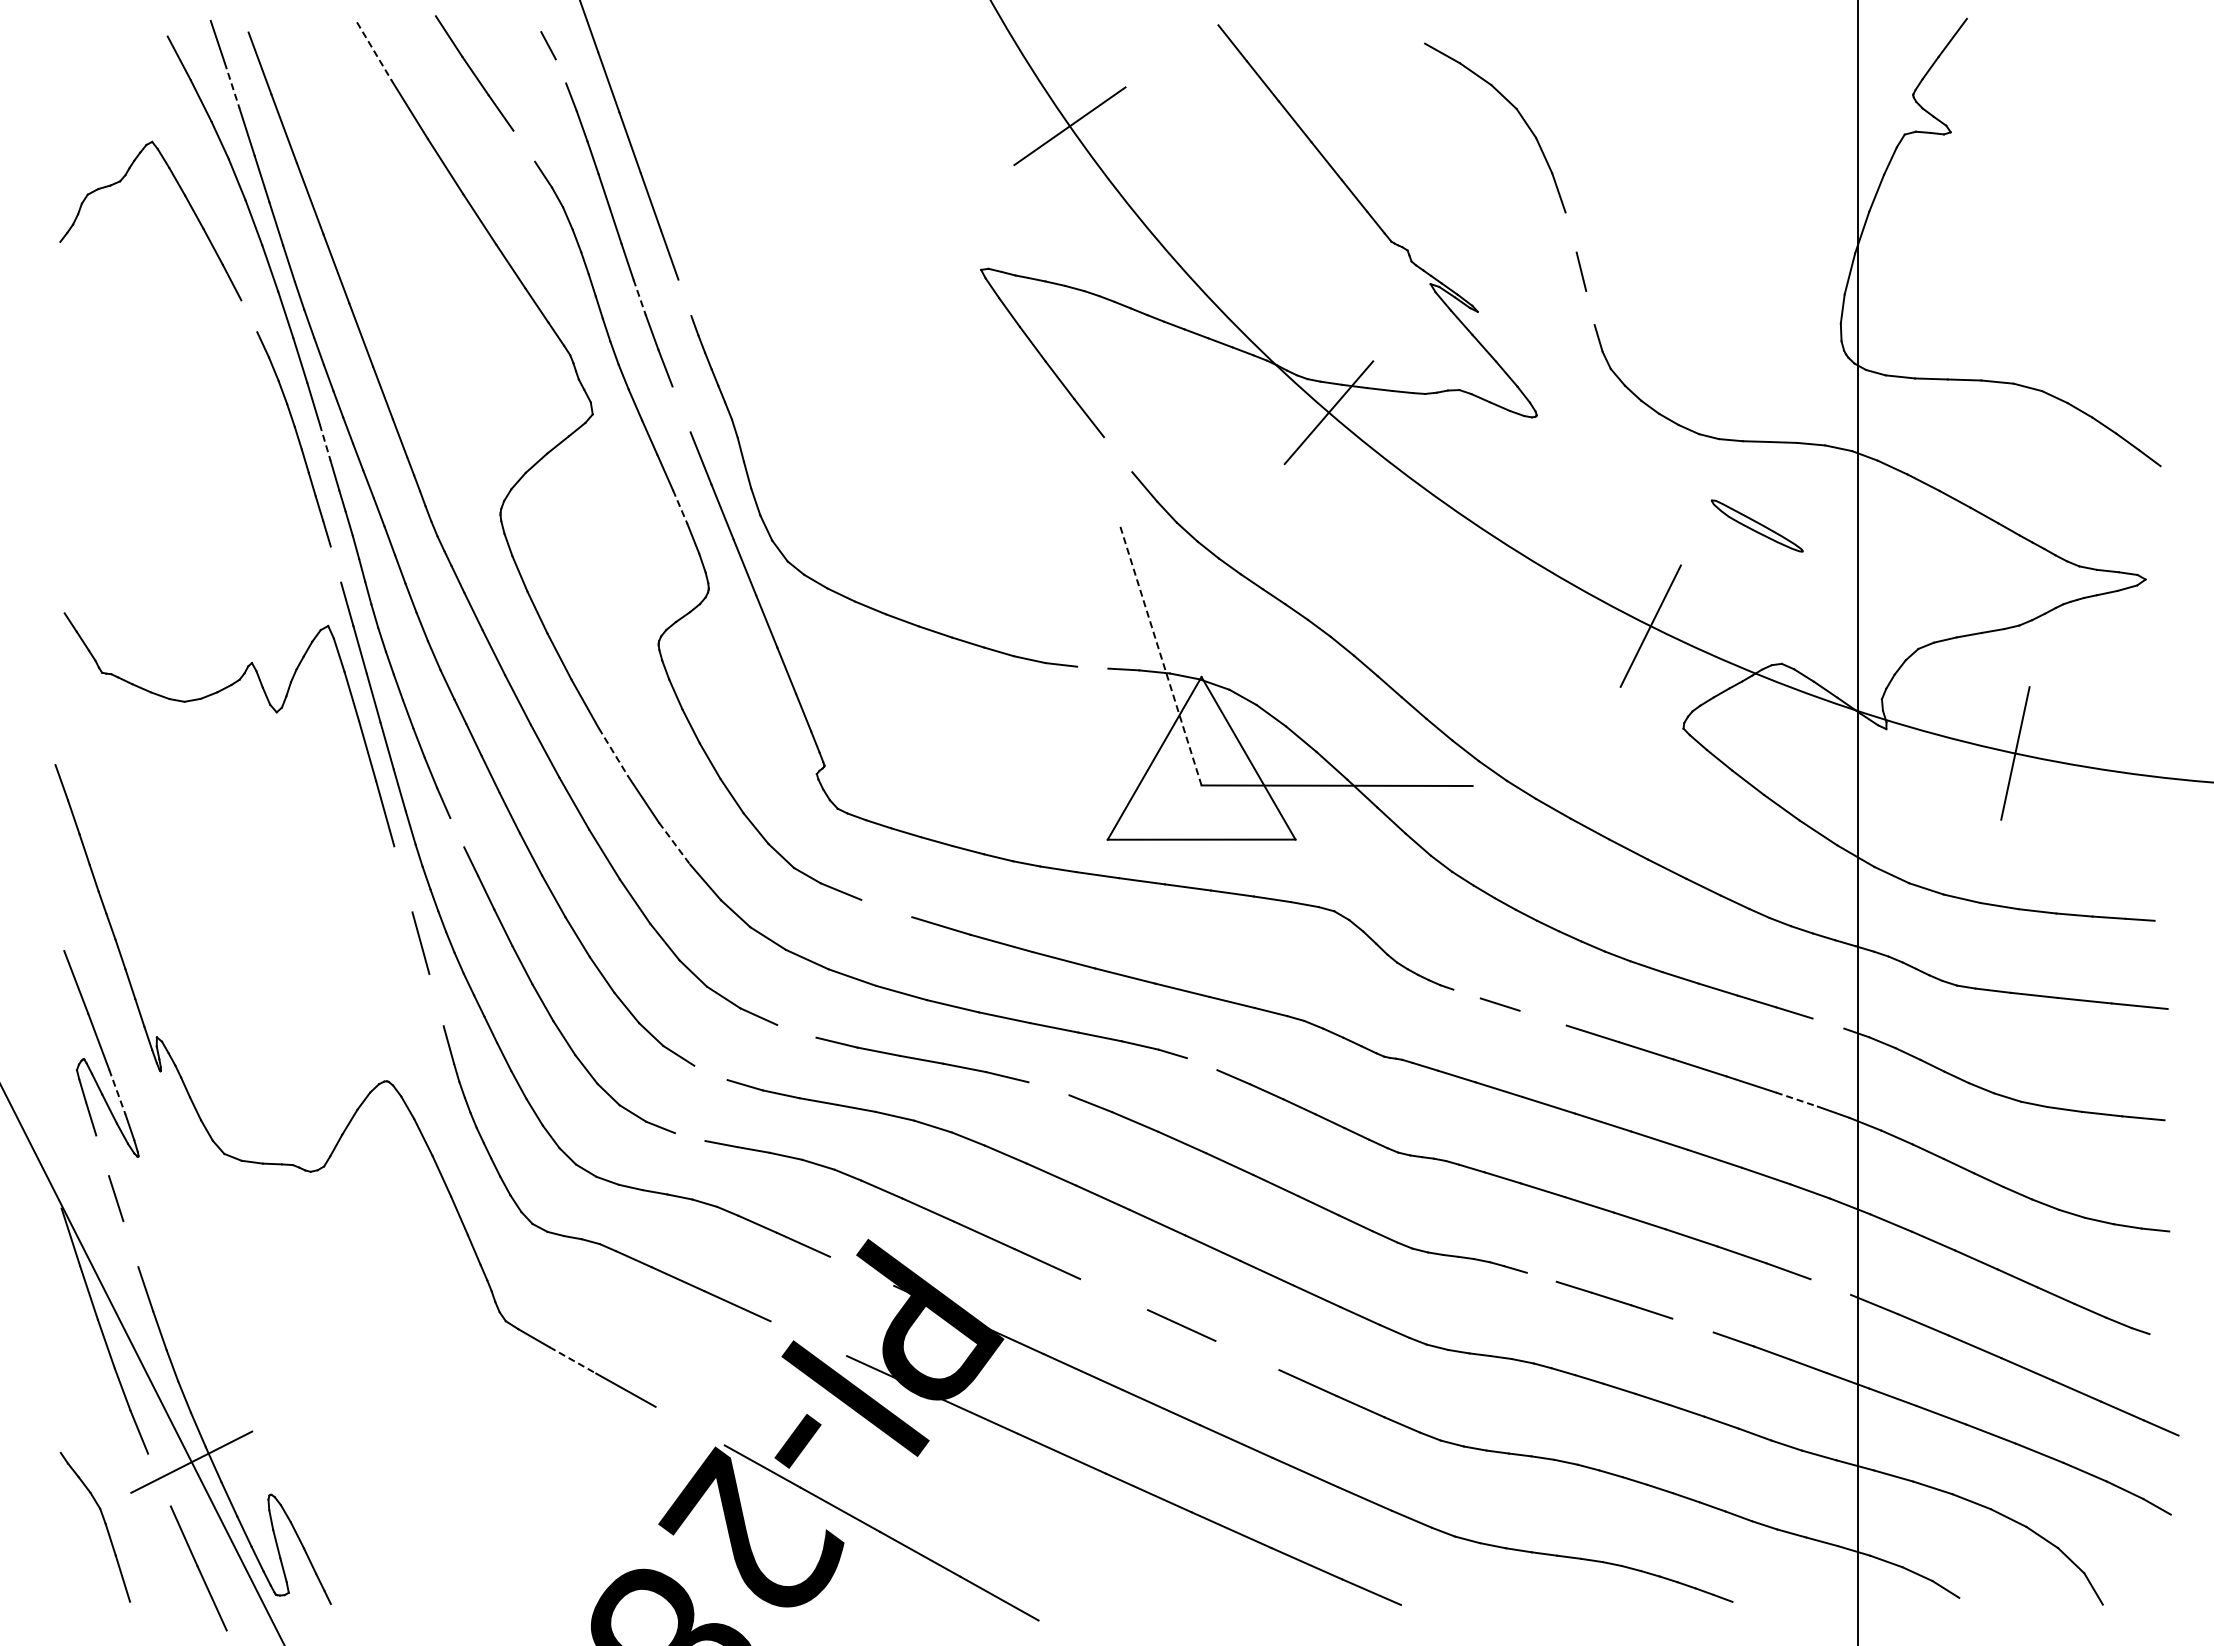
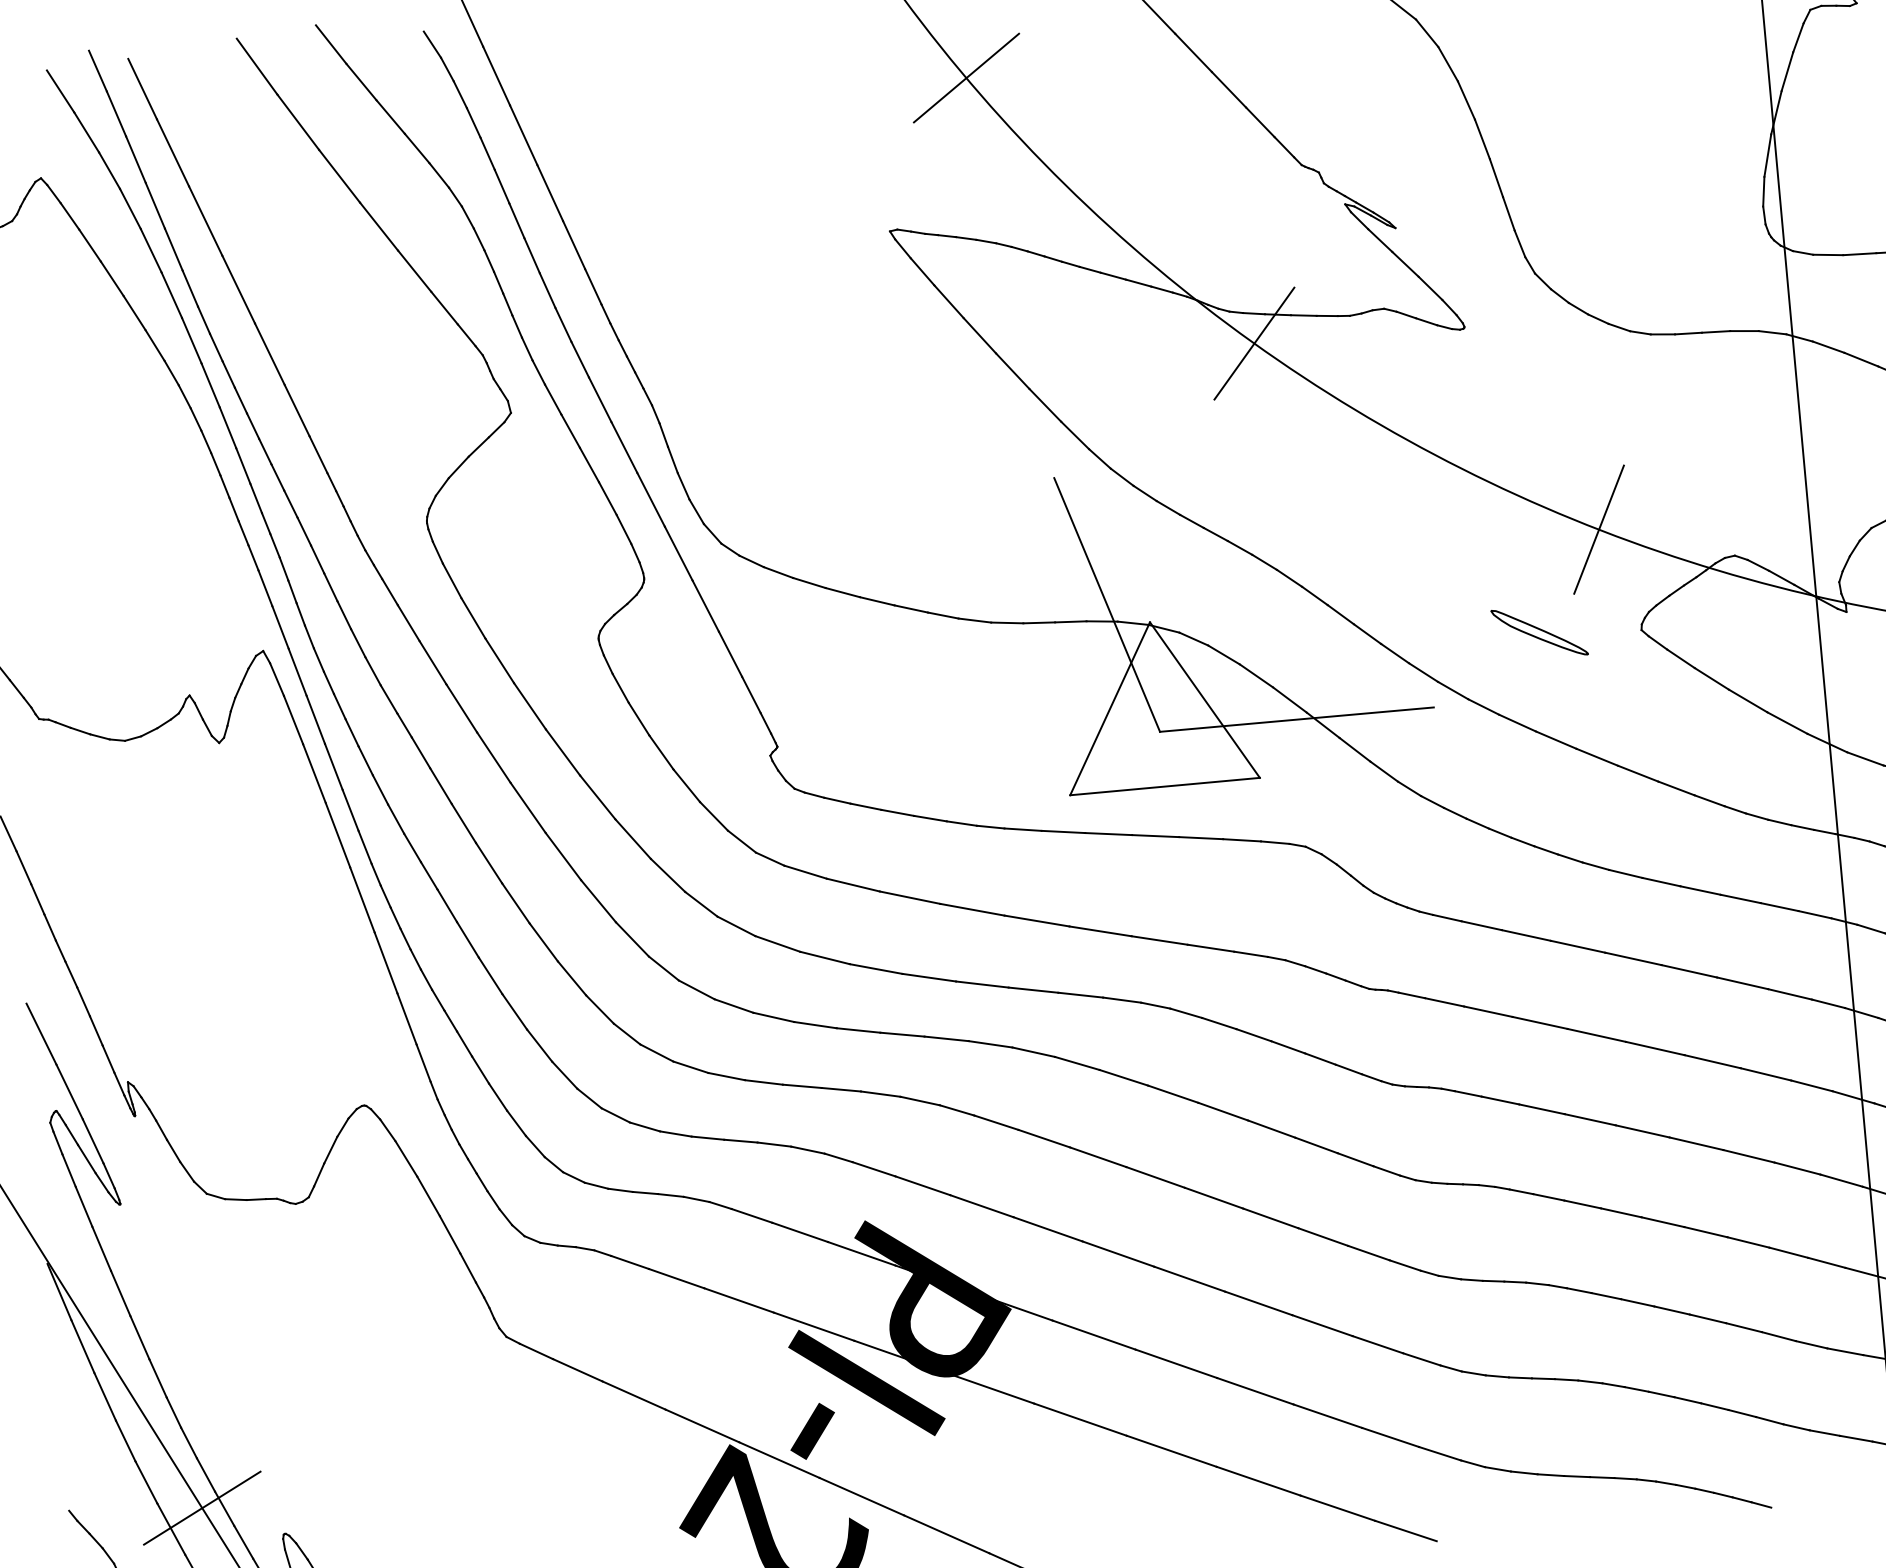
line: (374, 52) -> (257, 67), dashed -> solid
line: (560, 71) -> (446, 69), added
line: (232, 85) -> (116, 113), dashed -> solid
line: (524, 145) -> (417, 147), added
line: (1570, 232) -> (1481, 139), added
line: (639, 297) -> (547, 290), dashed -> solid
line: (684, 297) -> (592, 286), added
line: (1590, 308) -> (1508, 214), added
line: (249, 316) -> (155, 345), added
line: (681, 409) -> (600, 399), added
line: (325, 442) -> (243, 465), dashed -> solid
line: (1118, 454) -> (1045, 405), added
line: (680, 507) -> (608, 498), dashed -> solid
part: (1756, 525) -> (1538, 632), moved
line: (335, 564) -> (264, 588), added
line: (1161, 656) -> (1107, 605), dashed -> solid
line: (1092, 667) -> (1038, 622), added
line: (613, 752) -> (563, 752), dashed -> solid
line: (457, 832) -> (412, 847), added
line: (674, 844) -> (633, 839), dashed -> solid
line: (403, 879) -> (362, 900), added
line: (886, 908) -> (853, 885), added
line: (1466, 993) -> (1446, 917), added
line: (436, 1000) -> (407, 1019), added
line: (1542, 1017) -> (1525, 934), added
line: (1828, 1023) -> (1815, 914), added
line: (796, 1030) -> (773, 1016), added
line: (1201, 1064) -> (1185, 1013), added
line: (710, 1072) -> (690, 1066), added
line: (1048, 1088) -> (1033, 1051), added
line: (117, 1092) -> (93, 1141), dashed -> solid
line: (1797, 1099) -> (1790, 994), dashed -> solid
line: (689, 1137) -> (675, 1134), added
line: (102, 1155) -> (83, 1206), added
line: (130, 1244) -> (120, 1293), added
line: (861, 1270) -> (861, 1252), added
line: (1541, 1276) -> (1548, 1196), added
line: (1830, 1286) -> (1841, 1180), added
line: (1114, 1294) -> (1118, 1253), added
line: (1692, 1325) -> (1705, 1232), added
line: (808, 1338) -> (813, 1326), added
line: (1247, 1355) -> (1258, 1303), added
line: (572, 1360) -> (577, 1370), dashed -> solid
line: (689, 1425) -> (701, 1425), added
line: (159, 1479) -> (171, 1528), added

